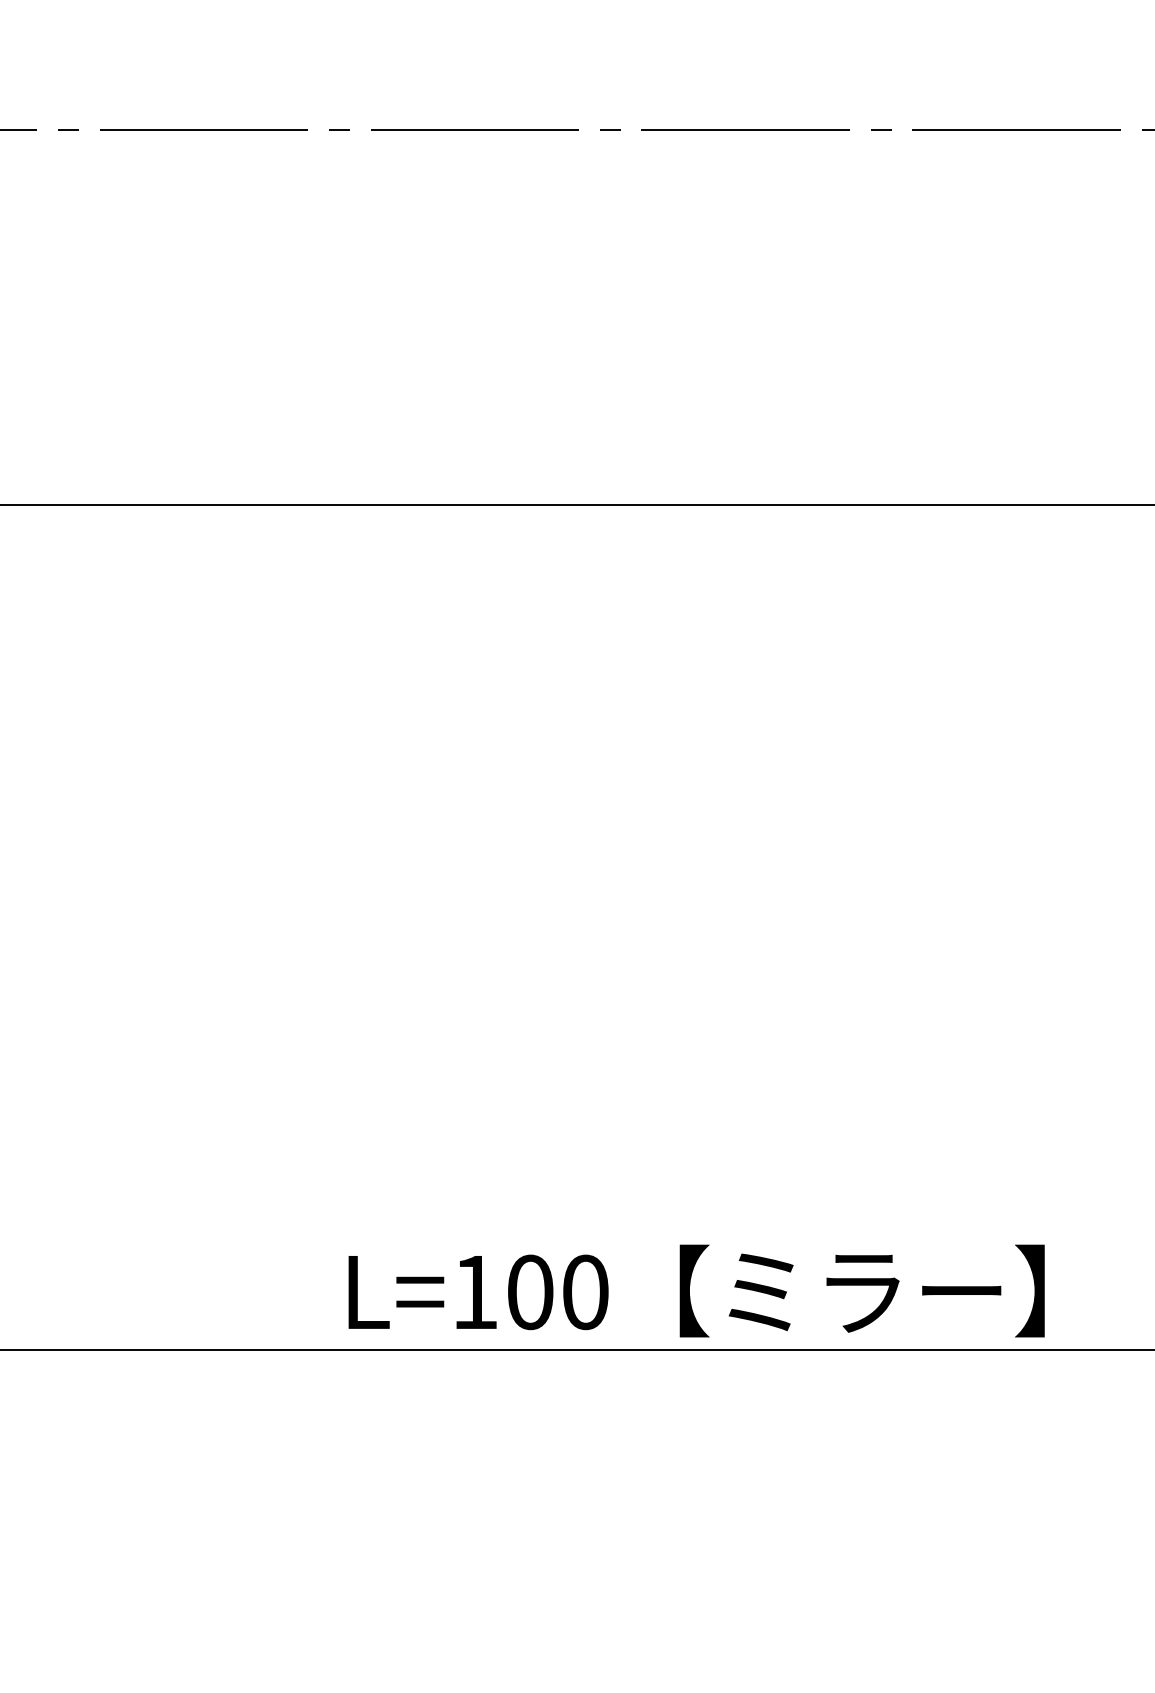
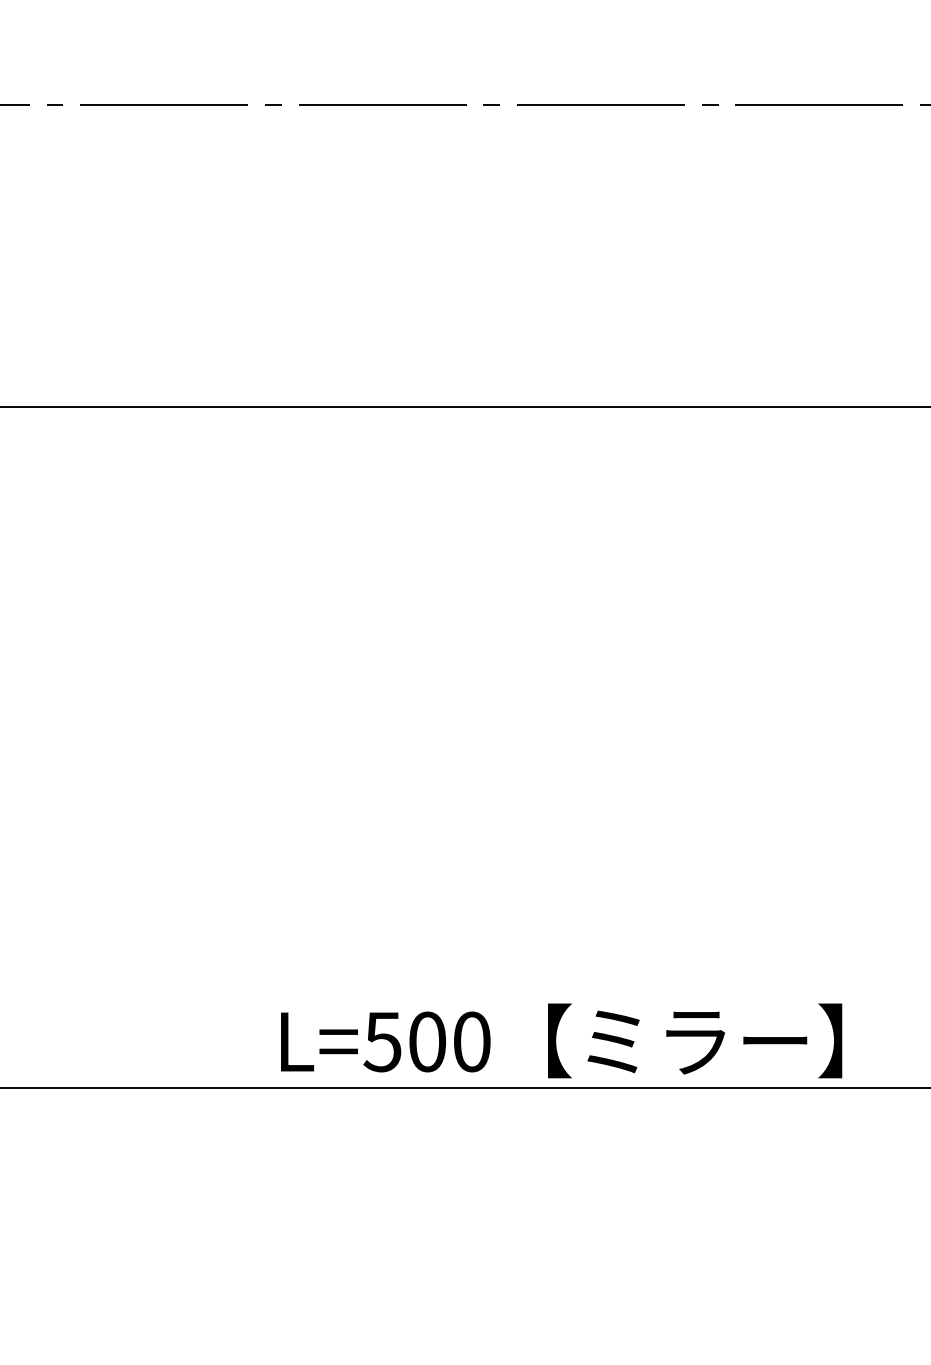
text: (474, 1293) -> (382, 1042), L=100 -> L=500

